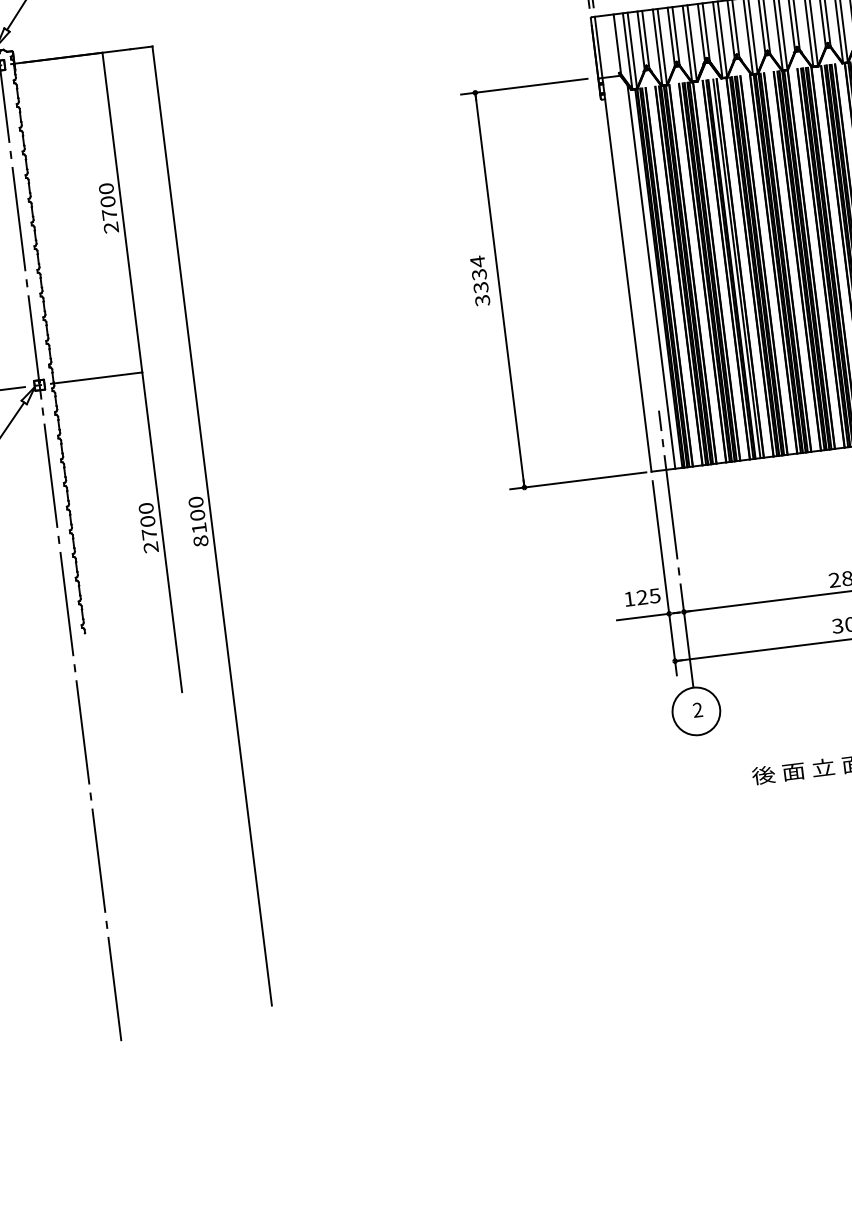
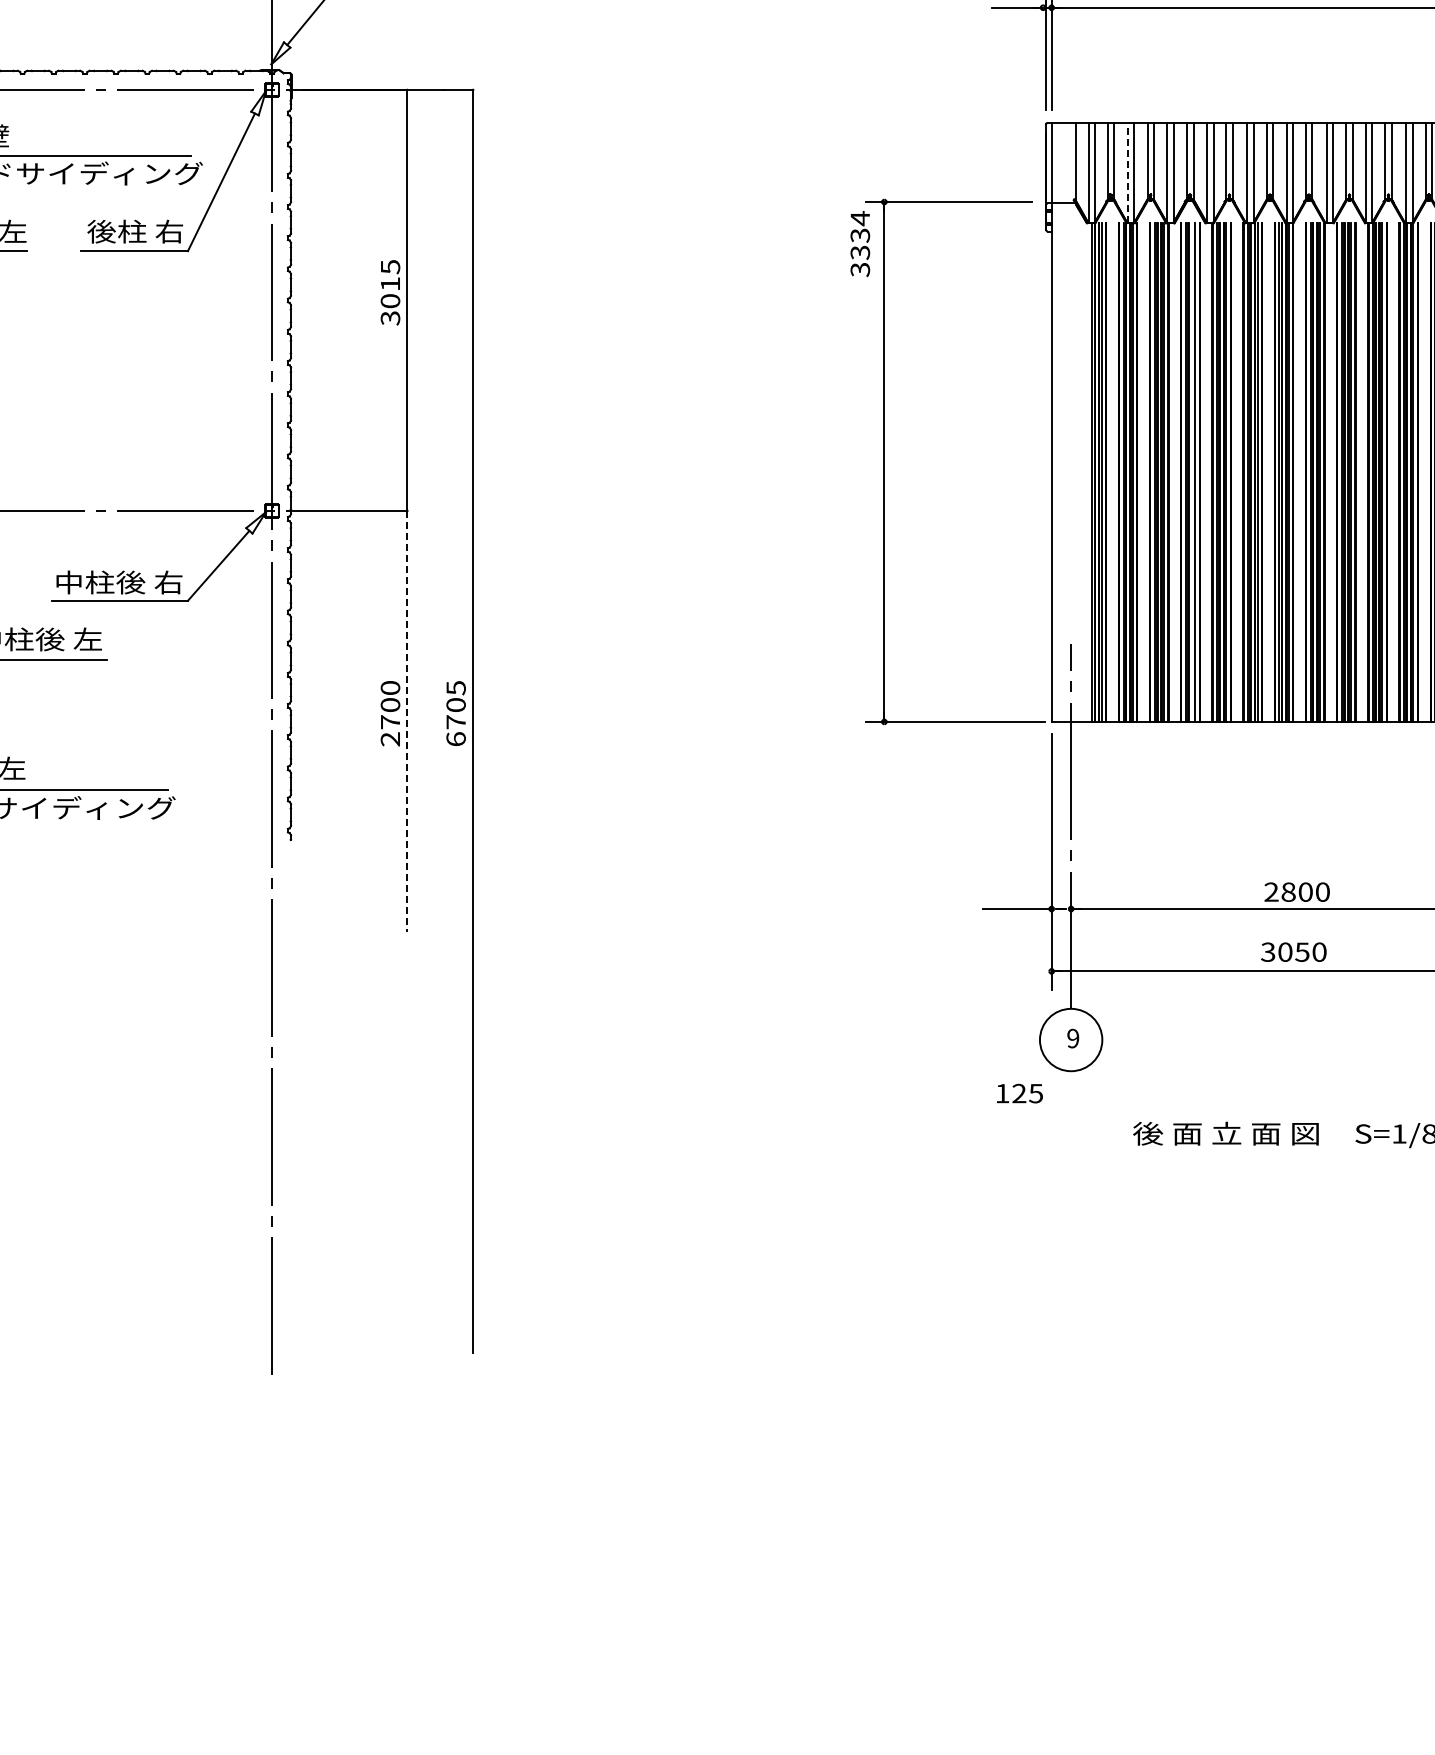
line: (657, 47) -> (1128, 172), solid -> dashed
text: (108, 208) -> (390, 292), 2700 -> 3015
line: (651, 276) -> (1083, 468), removed
text: (480, 281) -> (860, 244), moved
text: (198, 521) -> (455, 713), 8100 -> 6705
line: (162, 532) -> (407, 721), solid -> dashed
text: (642, 597) -> (1019, 1093), moved
text: (698, 710) -> (1073, 1038), 2 -> 9

